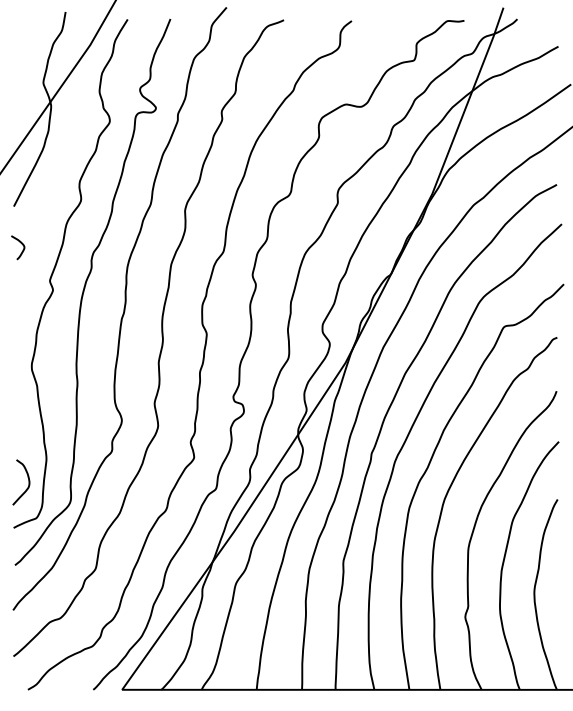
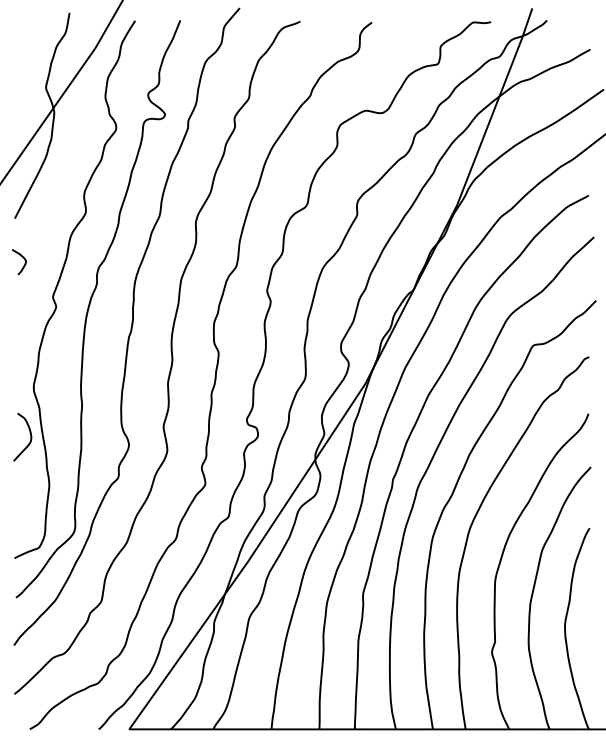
curve: (27, 478) -> (29, 433), moved

